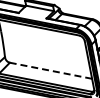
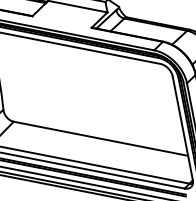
line: (51, 70) -> (102, 138), dashed -> solid

